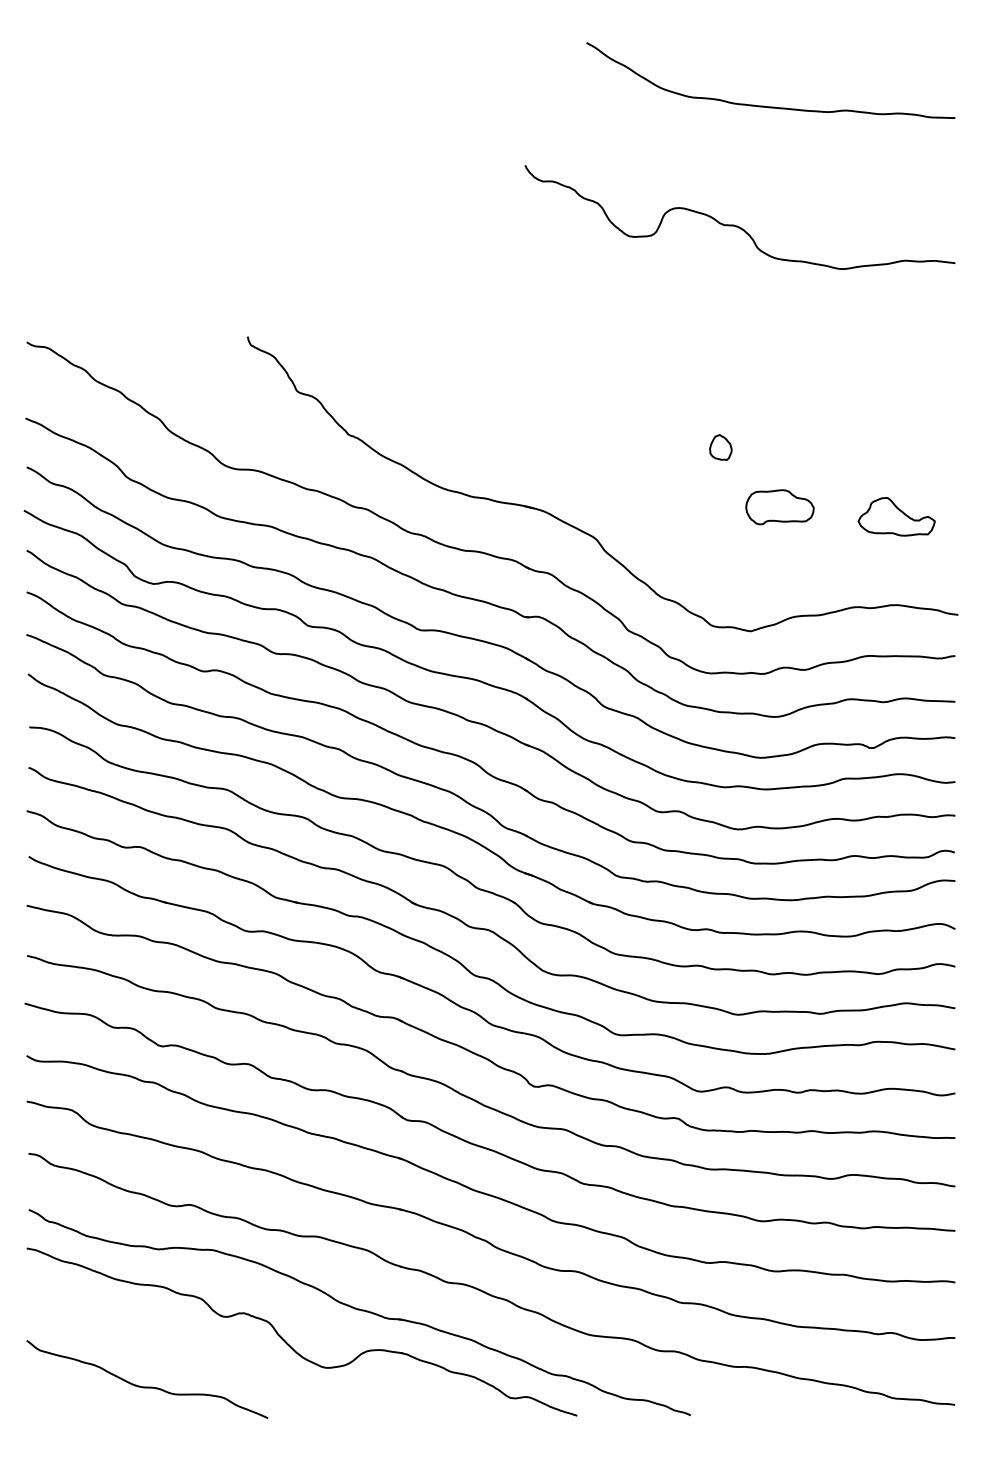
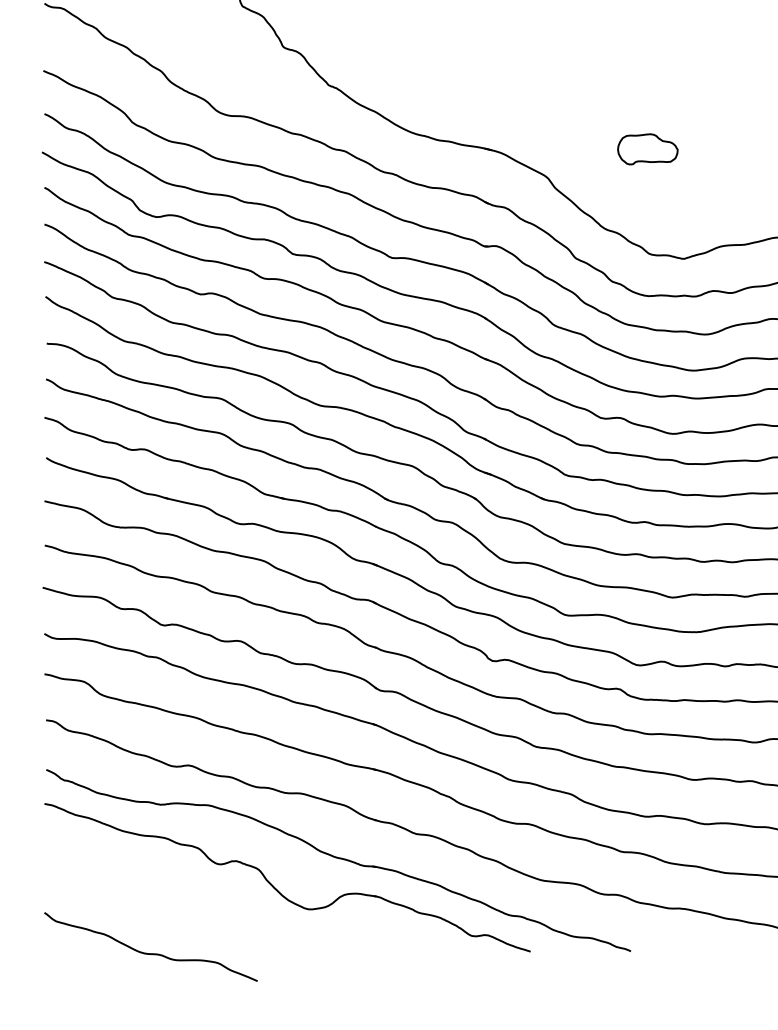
part: (720, 447) -> (657, 96), removed
part: (779, 507) -> (647, 149), moved
curve: (147, 1386) -> (151, 953), moved

